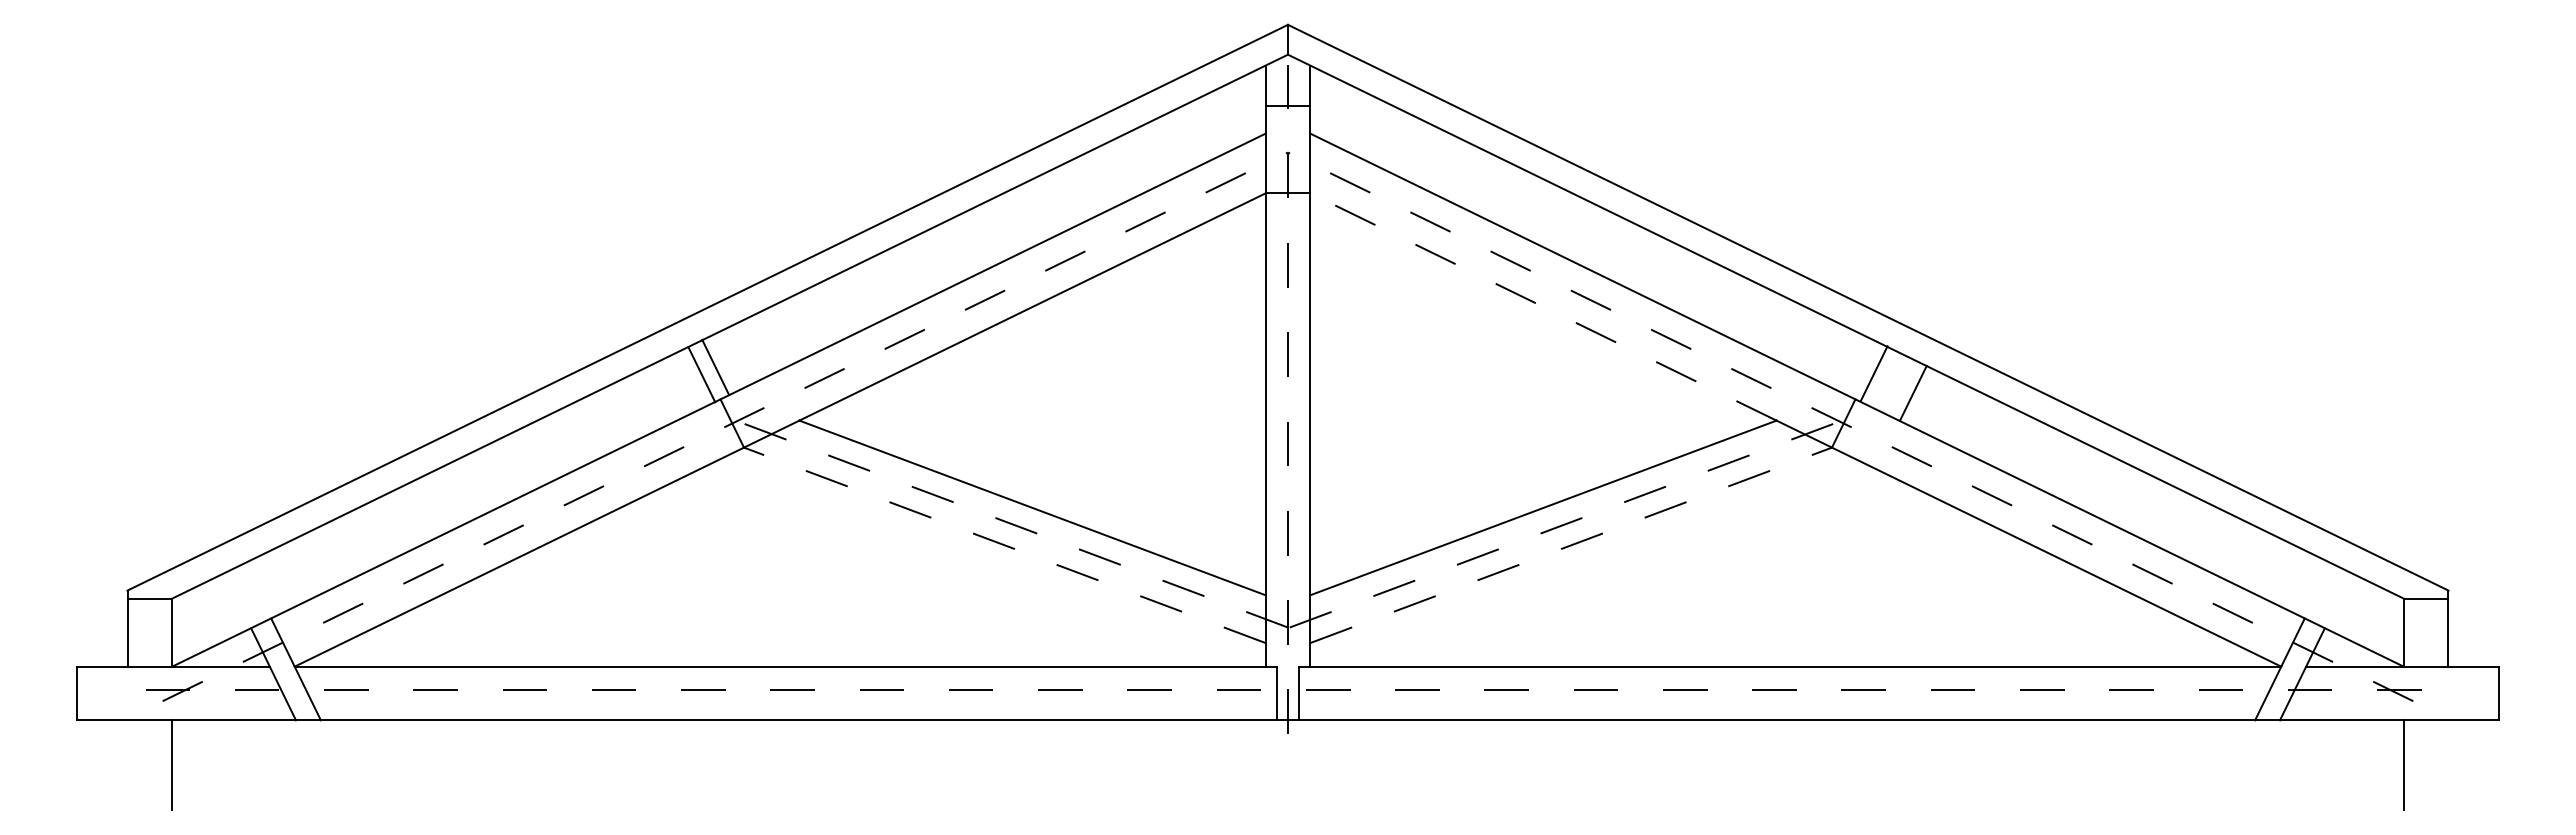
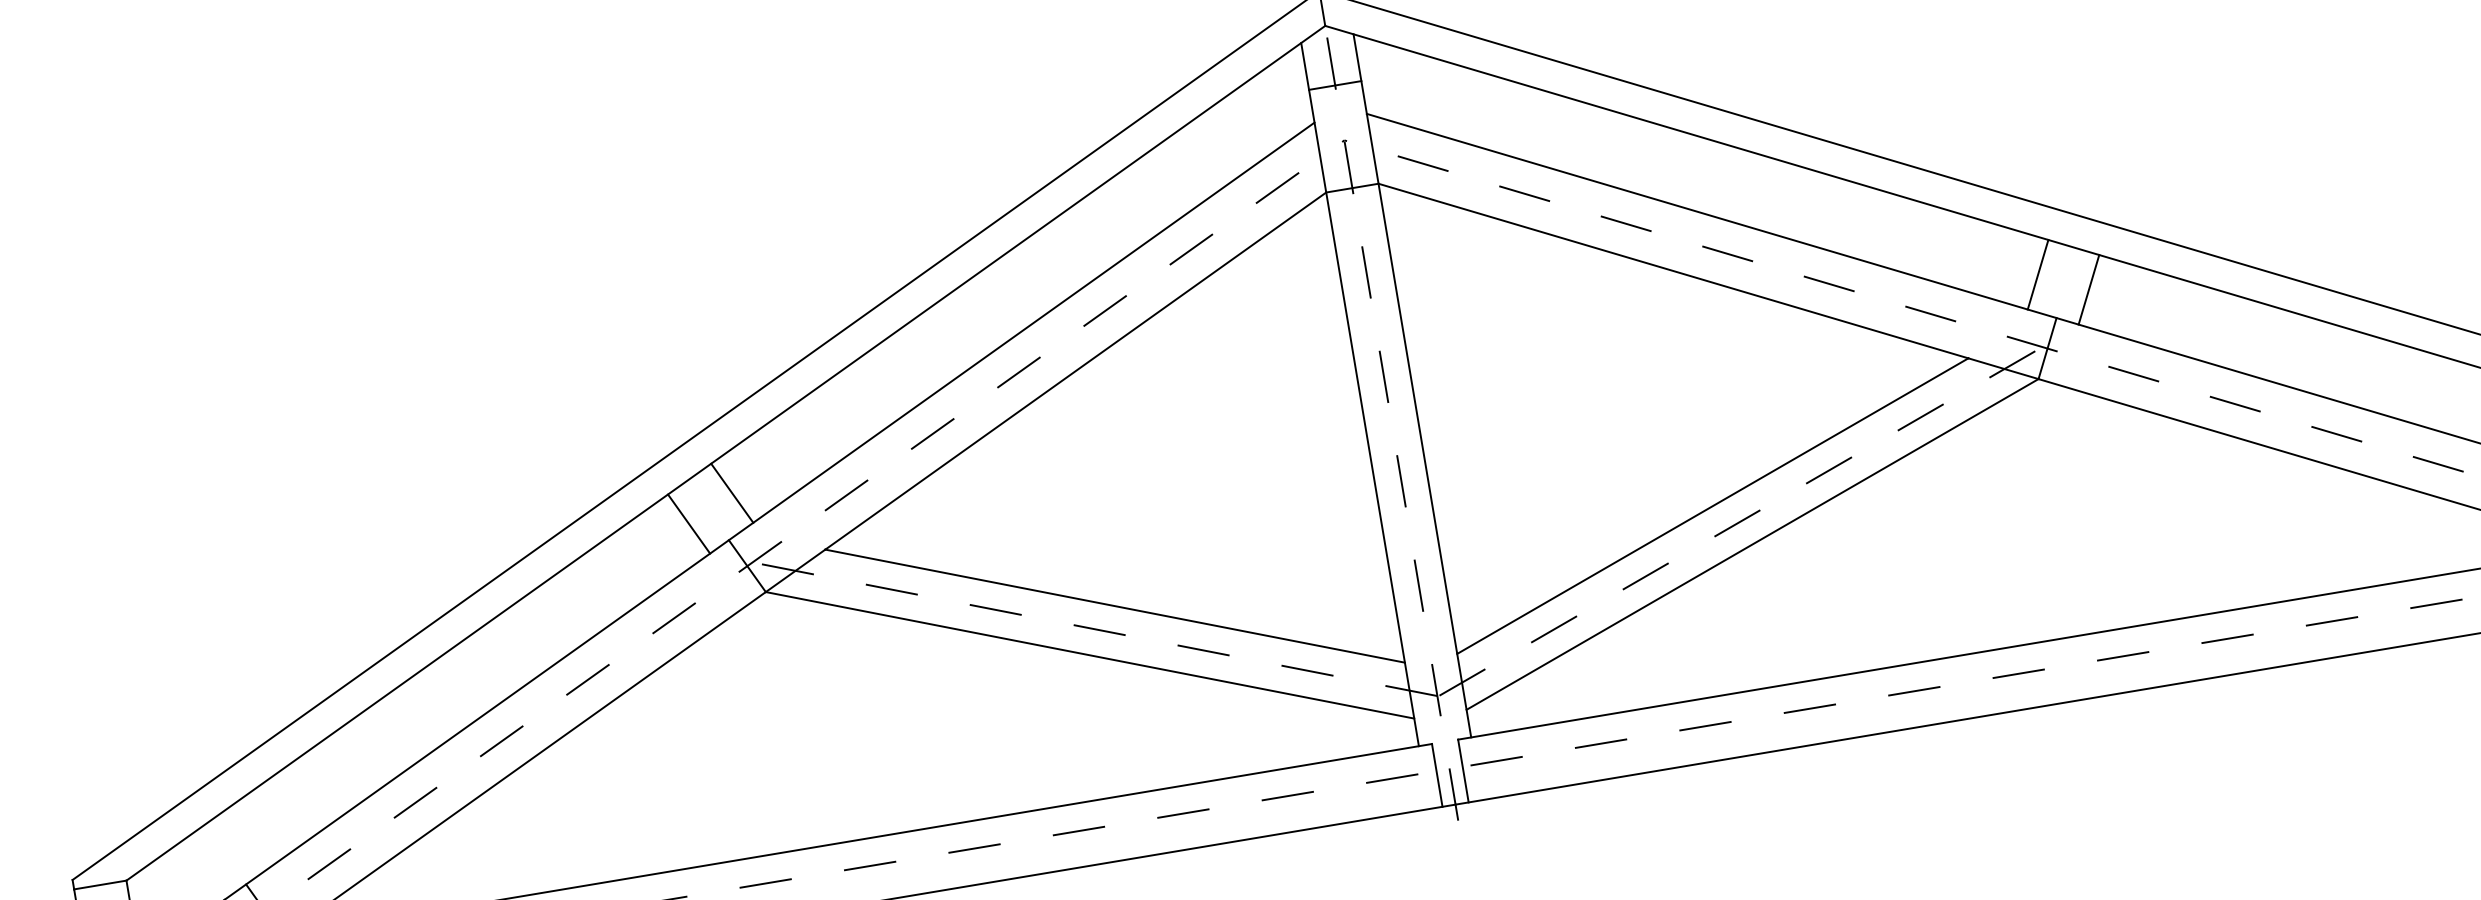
line: (1543, 306) -> (1673, 270), dashed -> solid
line: (715, 366) -> (688, 523), moved
line: (1873, 373) -> (2037, 274), moved
line: (701, 374) -> (731, 492), moved
line: (1912, 392) -> (2087, 288), moved
line: (1004, 545) -> (1089, 655), dashed -> solid
line: (1571, 545) -> (1752, 544), dashed -> solid

